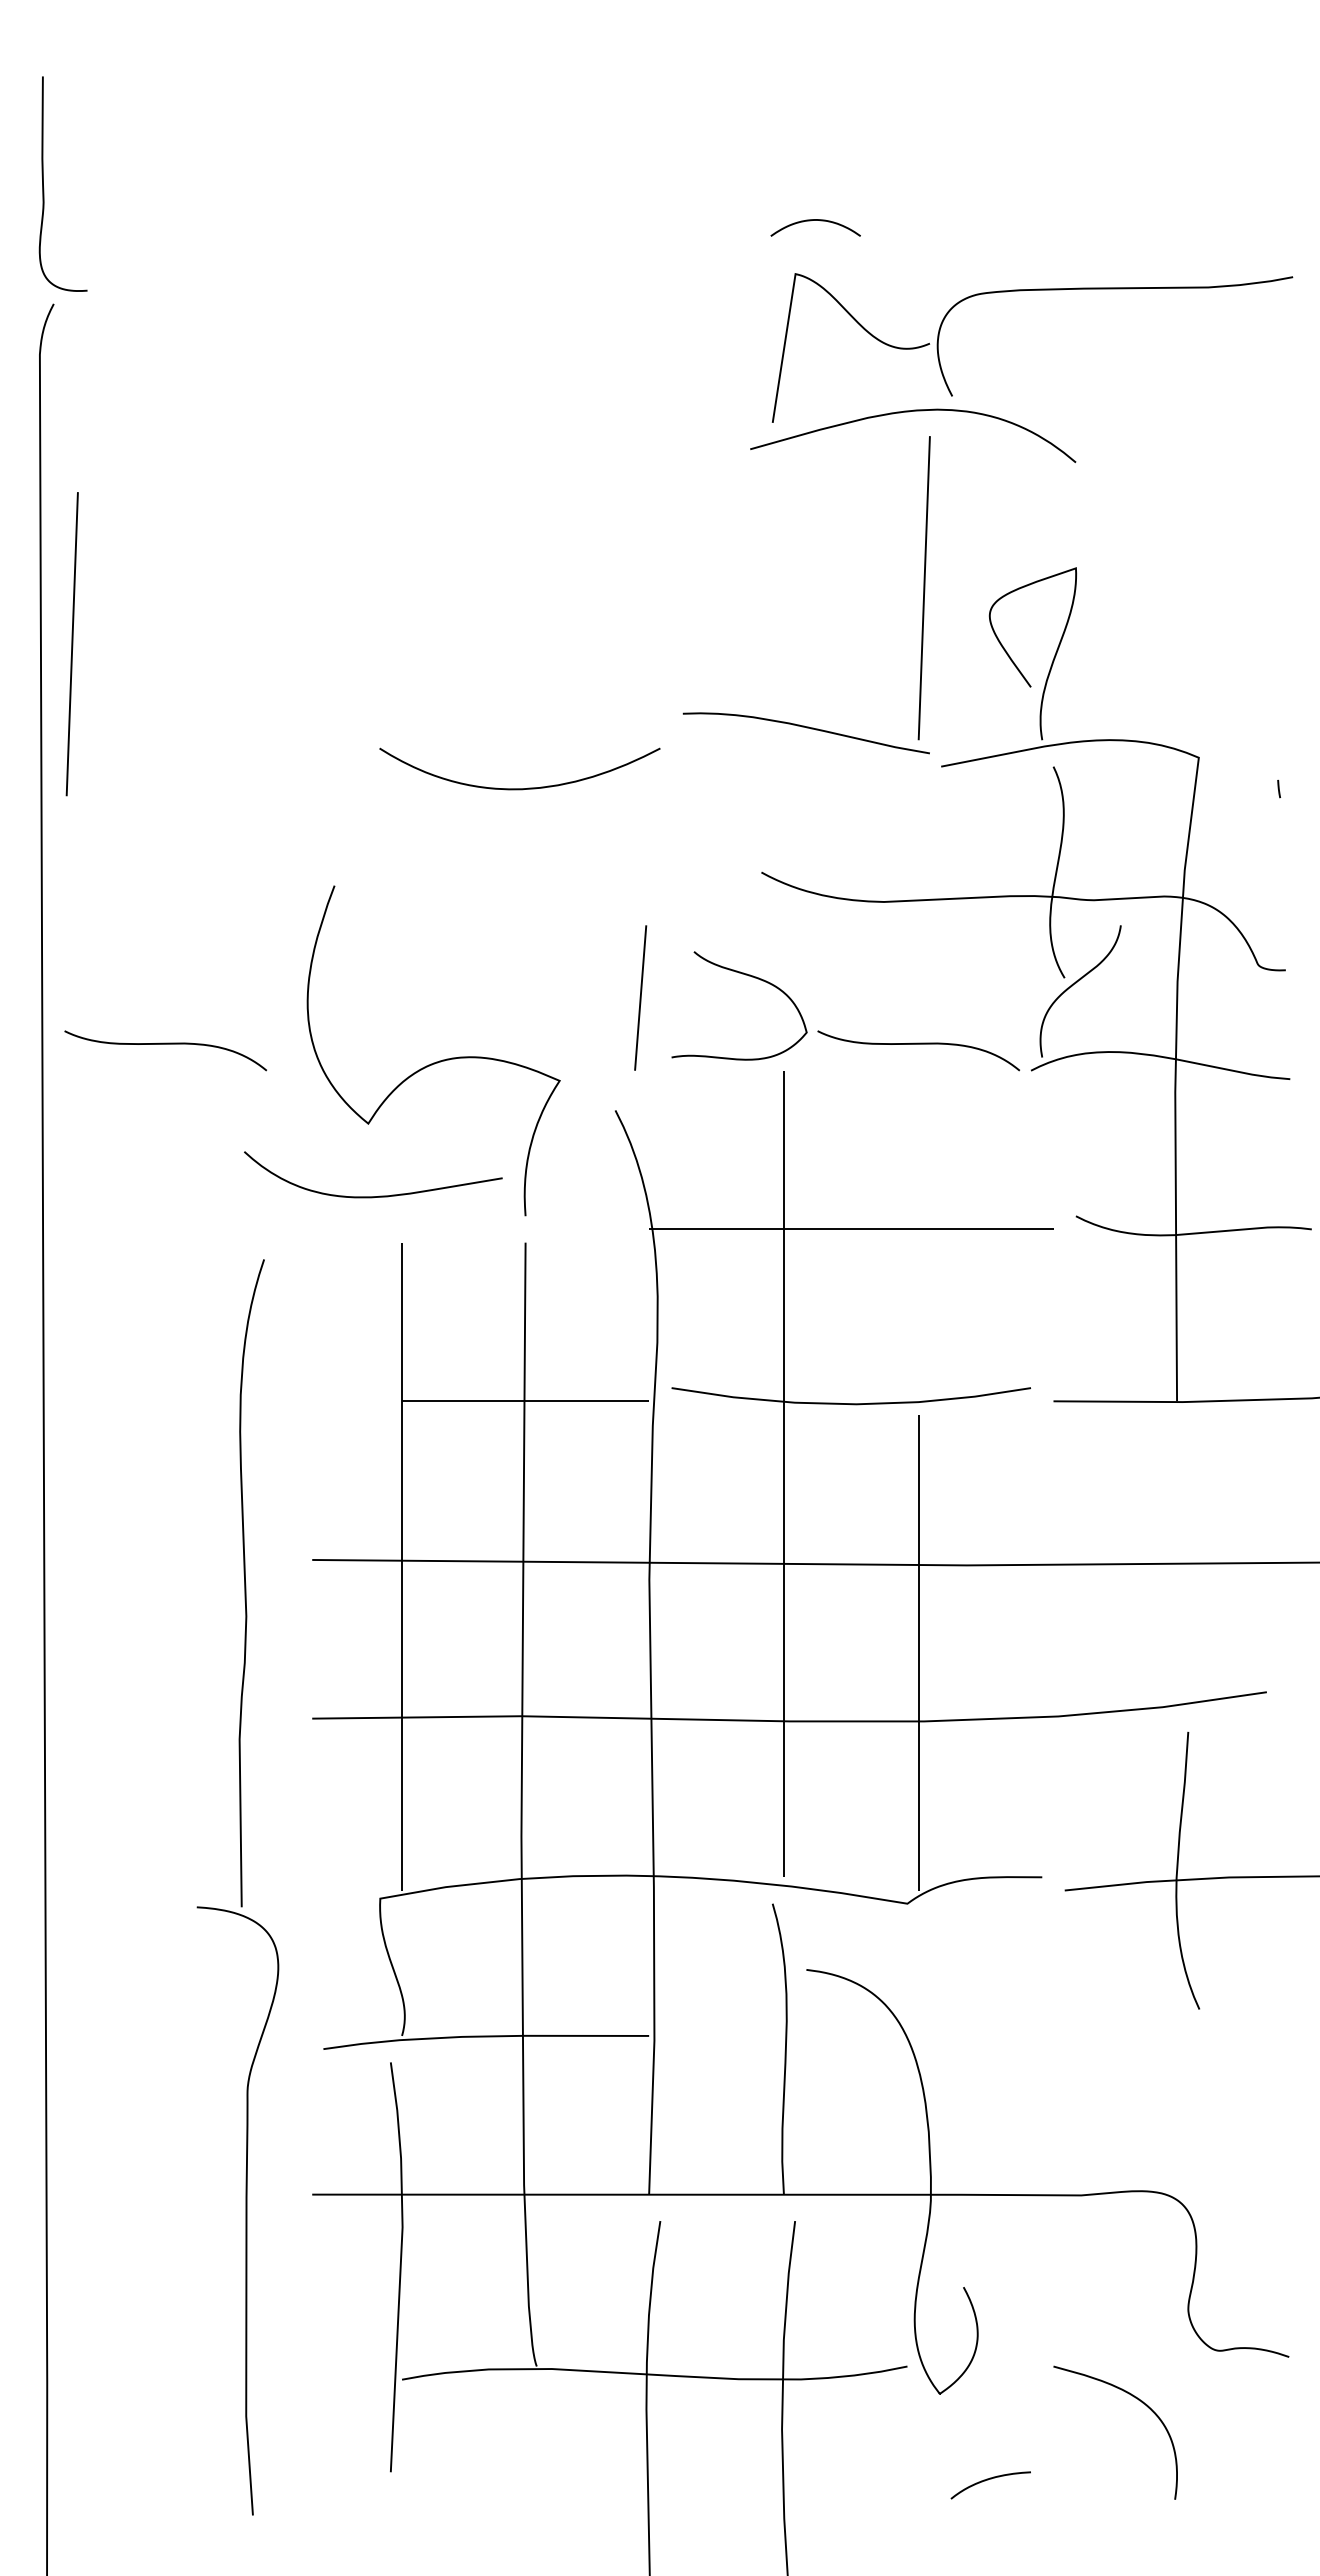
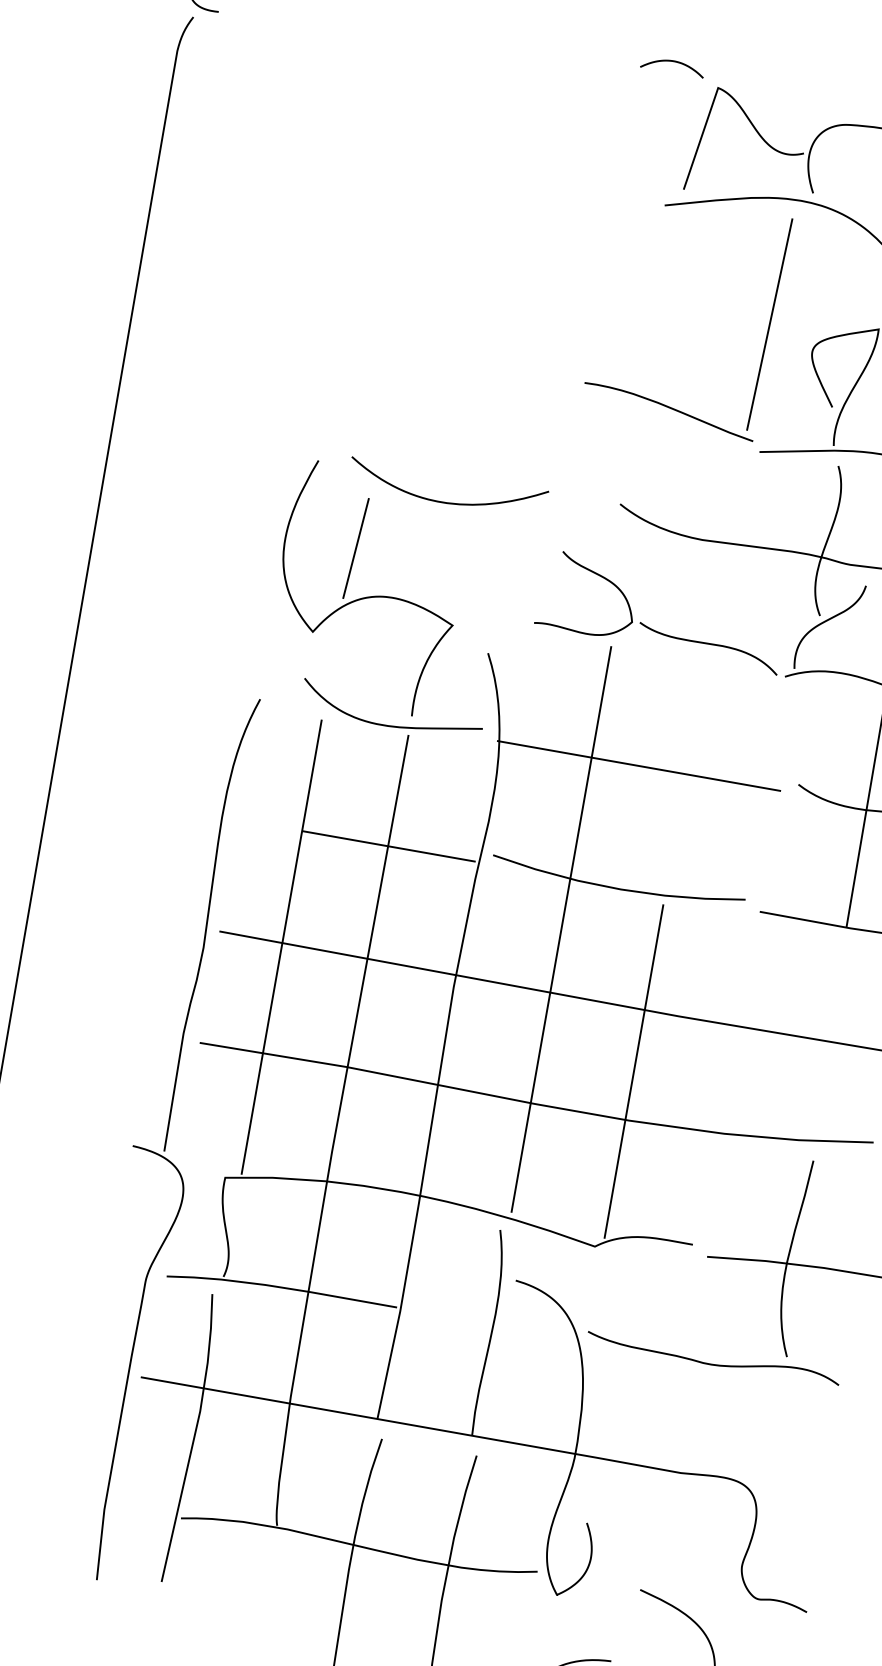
curve: (815, 220) -> (673, 61), moved
line: (71, 644) -> (163, 258), removed
curve: (519, 788) -> (445, 502), moved
line: (640, 997) -> (355, 548), moved
curve: (165, 1044) -> (180, 551), removed
curve: (379, 1195) -> (394, 725), moved
part: (237, 1887) -> (163, 1137), moved
curve: (1098, 2037) -> (712, 1364), added

